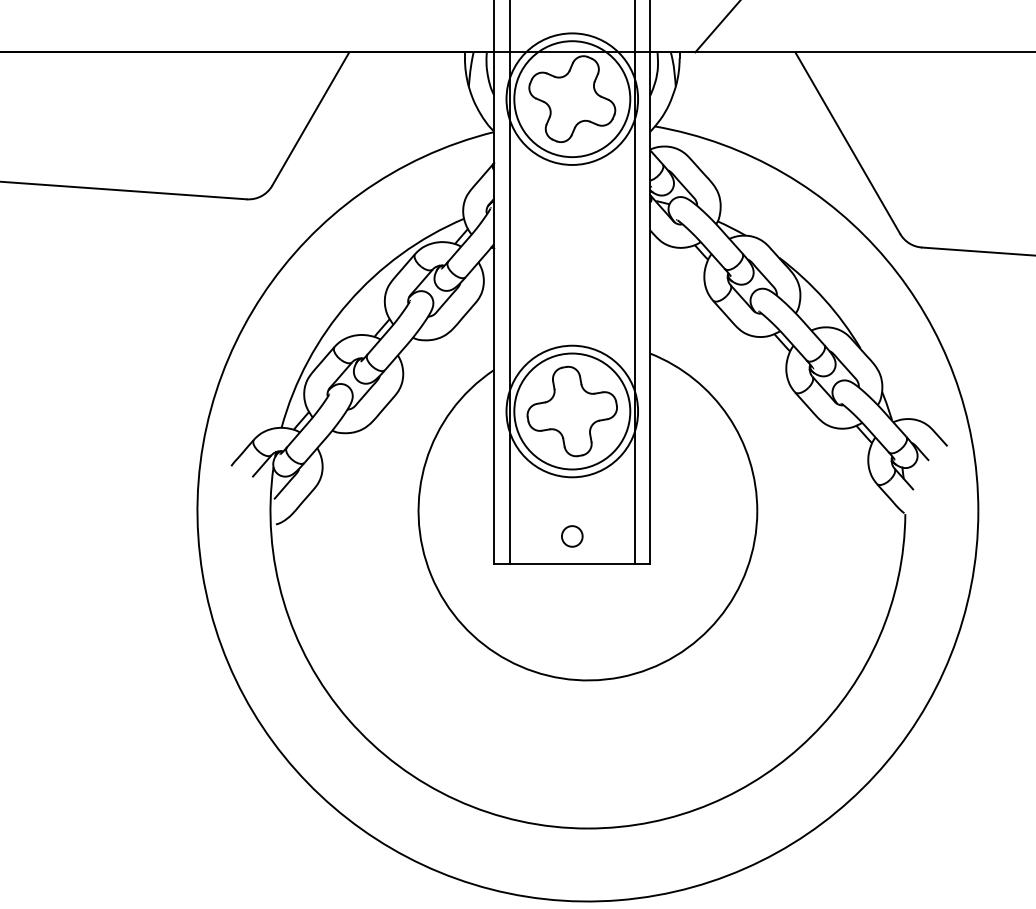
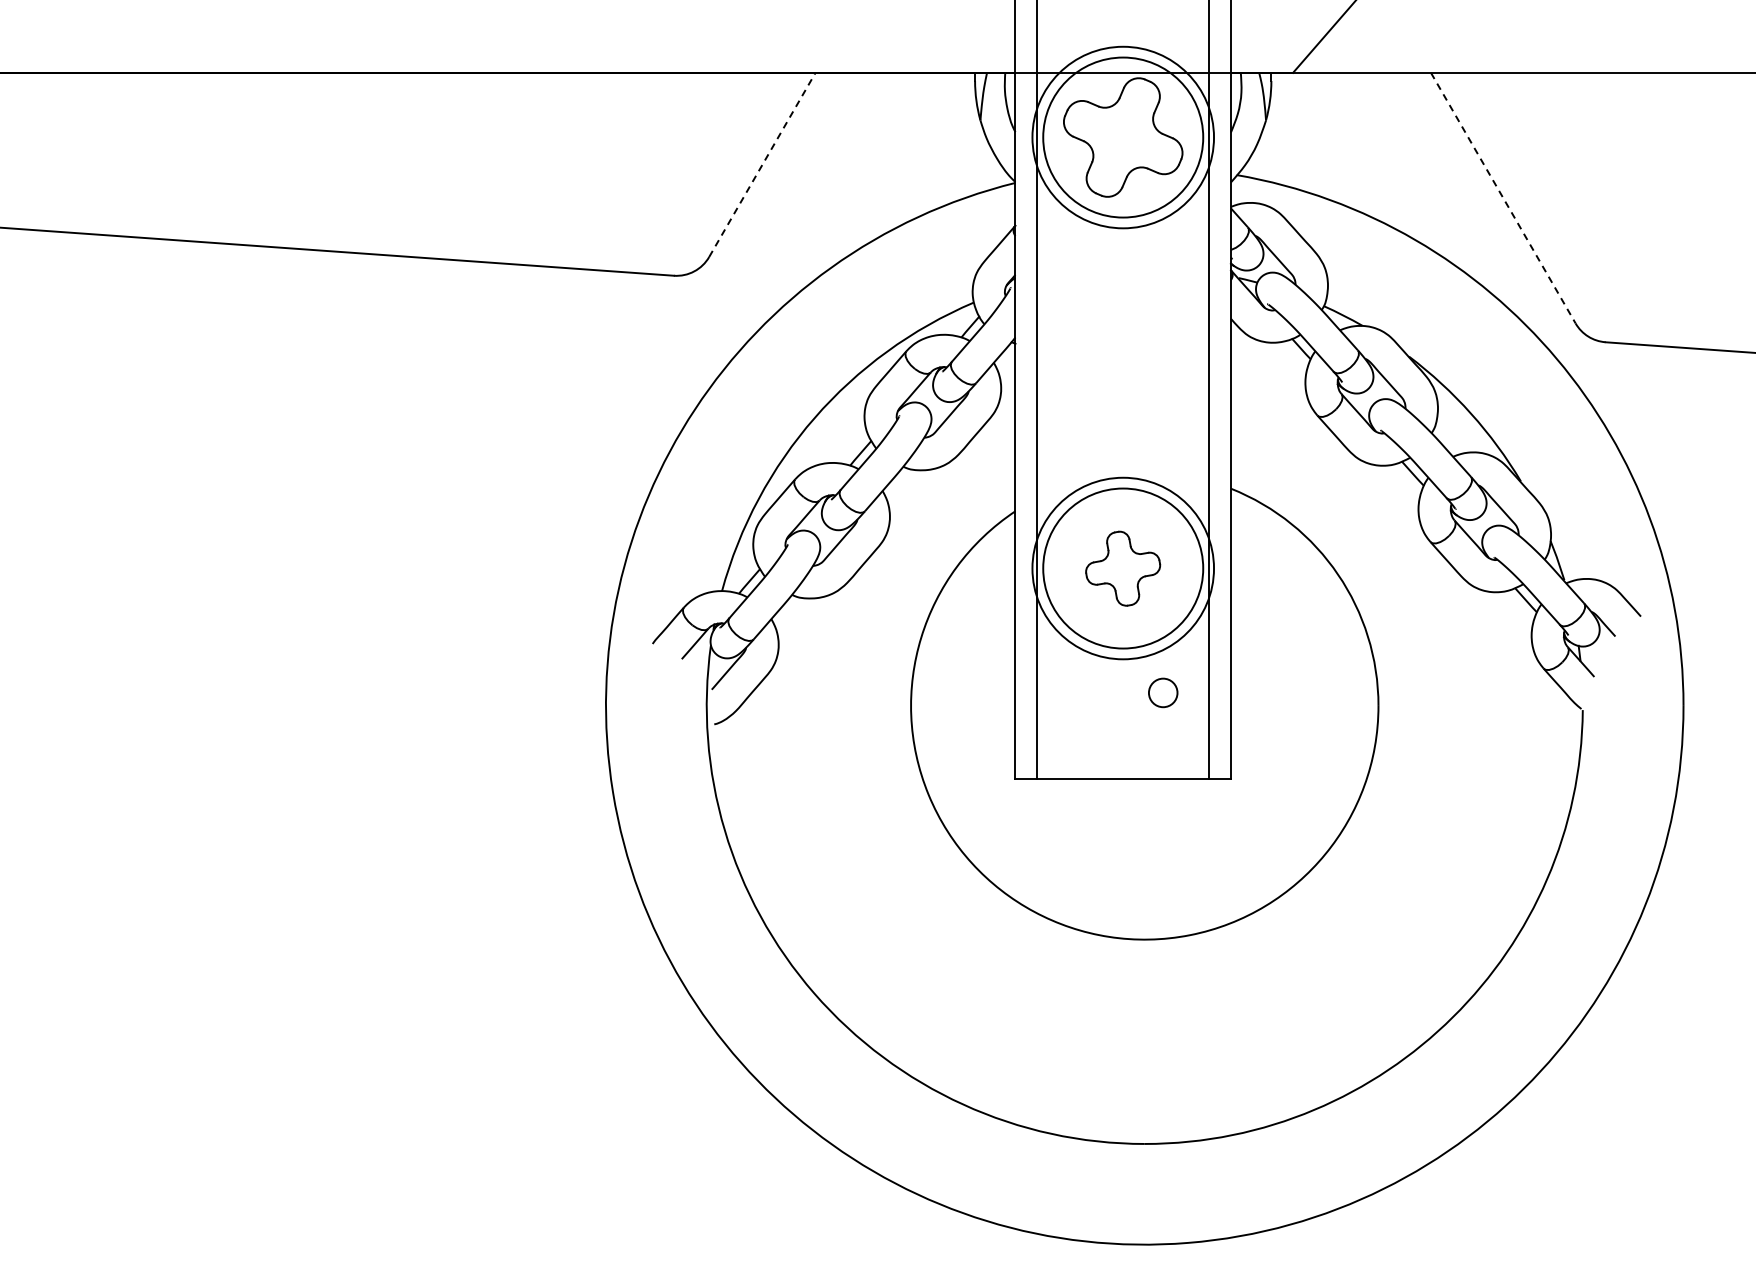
line: (310, 118) -> (762, 164), solid -> dashed
line: (847, 143) -> (1503, 198), solid -> dashed
part: (571, 411) -> (1122, 568), size x0.6
circle: (572, 536) -> (1163, 692), moved

